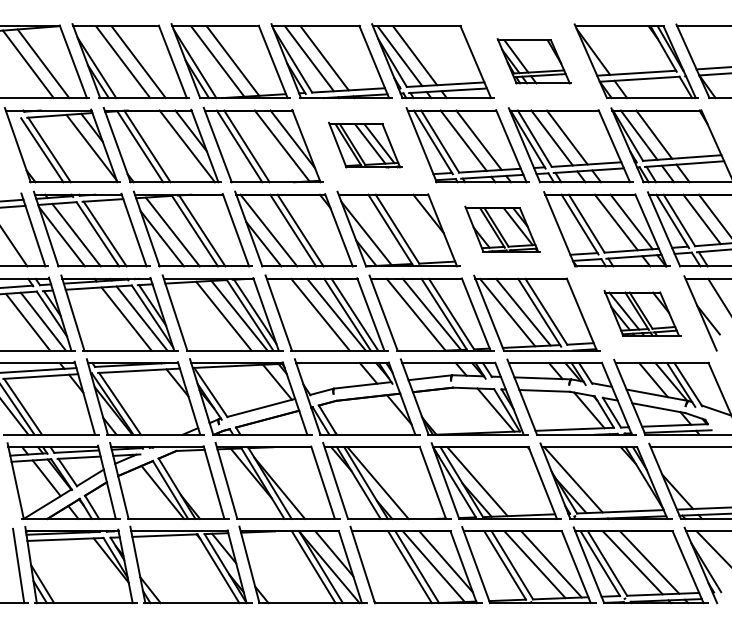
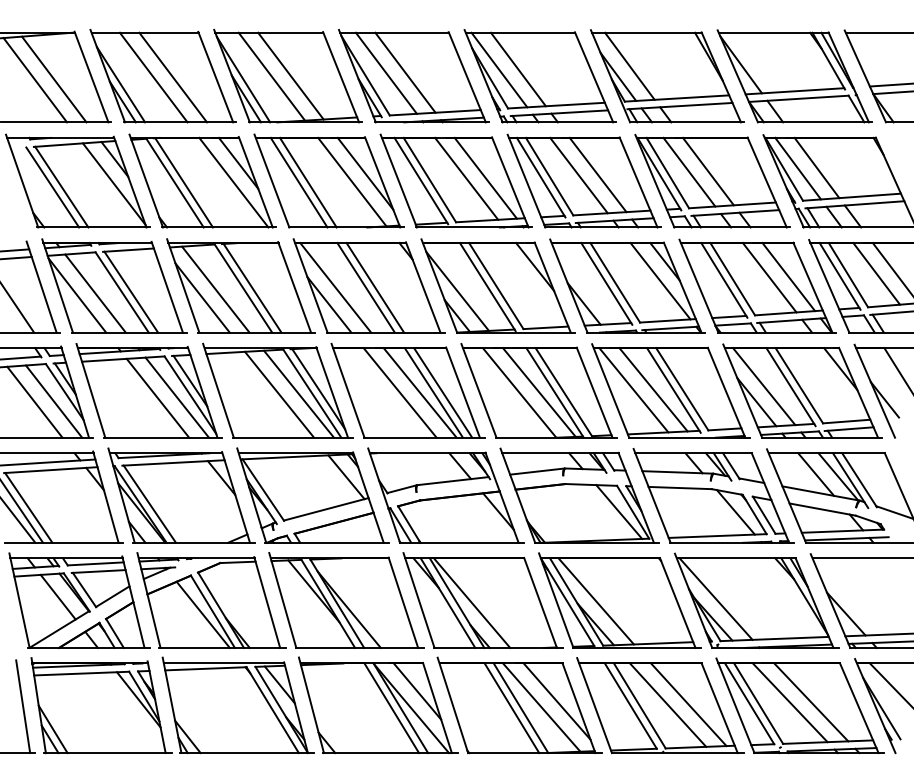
part: (534, 61) -> (667, 76), size x1.67
part: (364, 144) -> (455, 180), size x1.67
part: (502, 228) -> (627, 285), size x1.67
part: (642, 312) -> (802, 390), size x1.67

